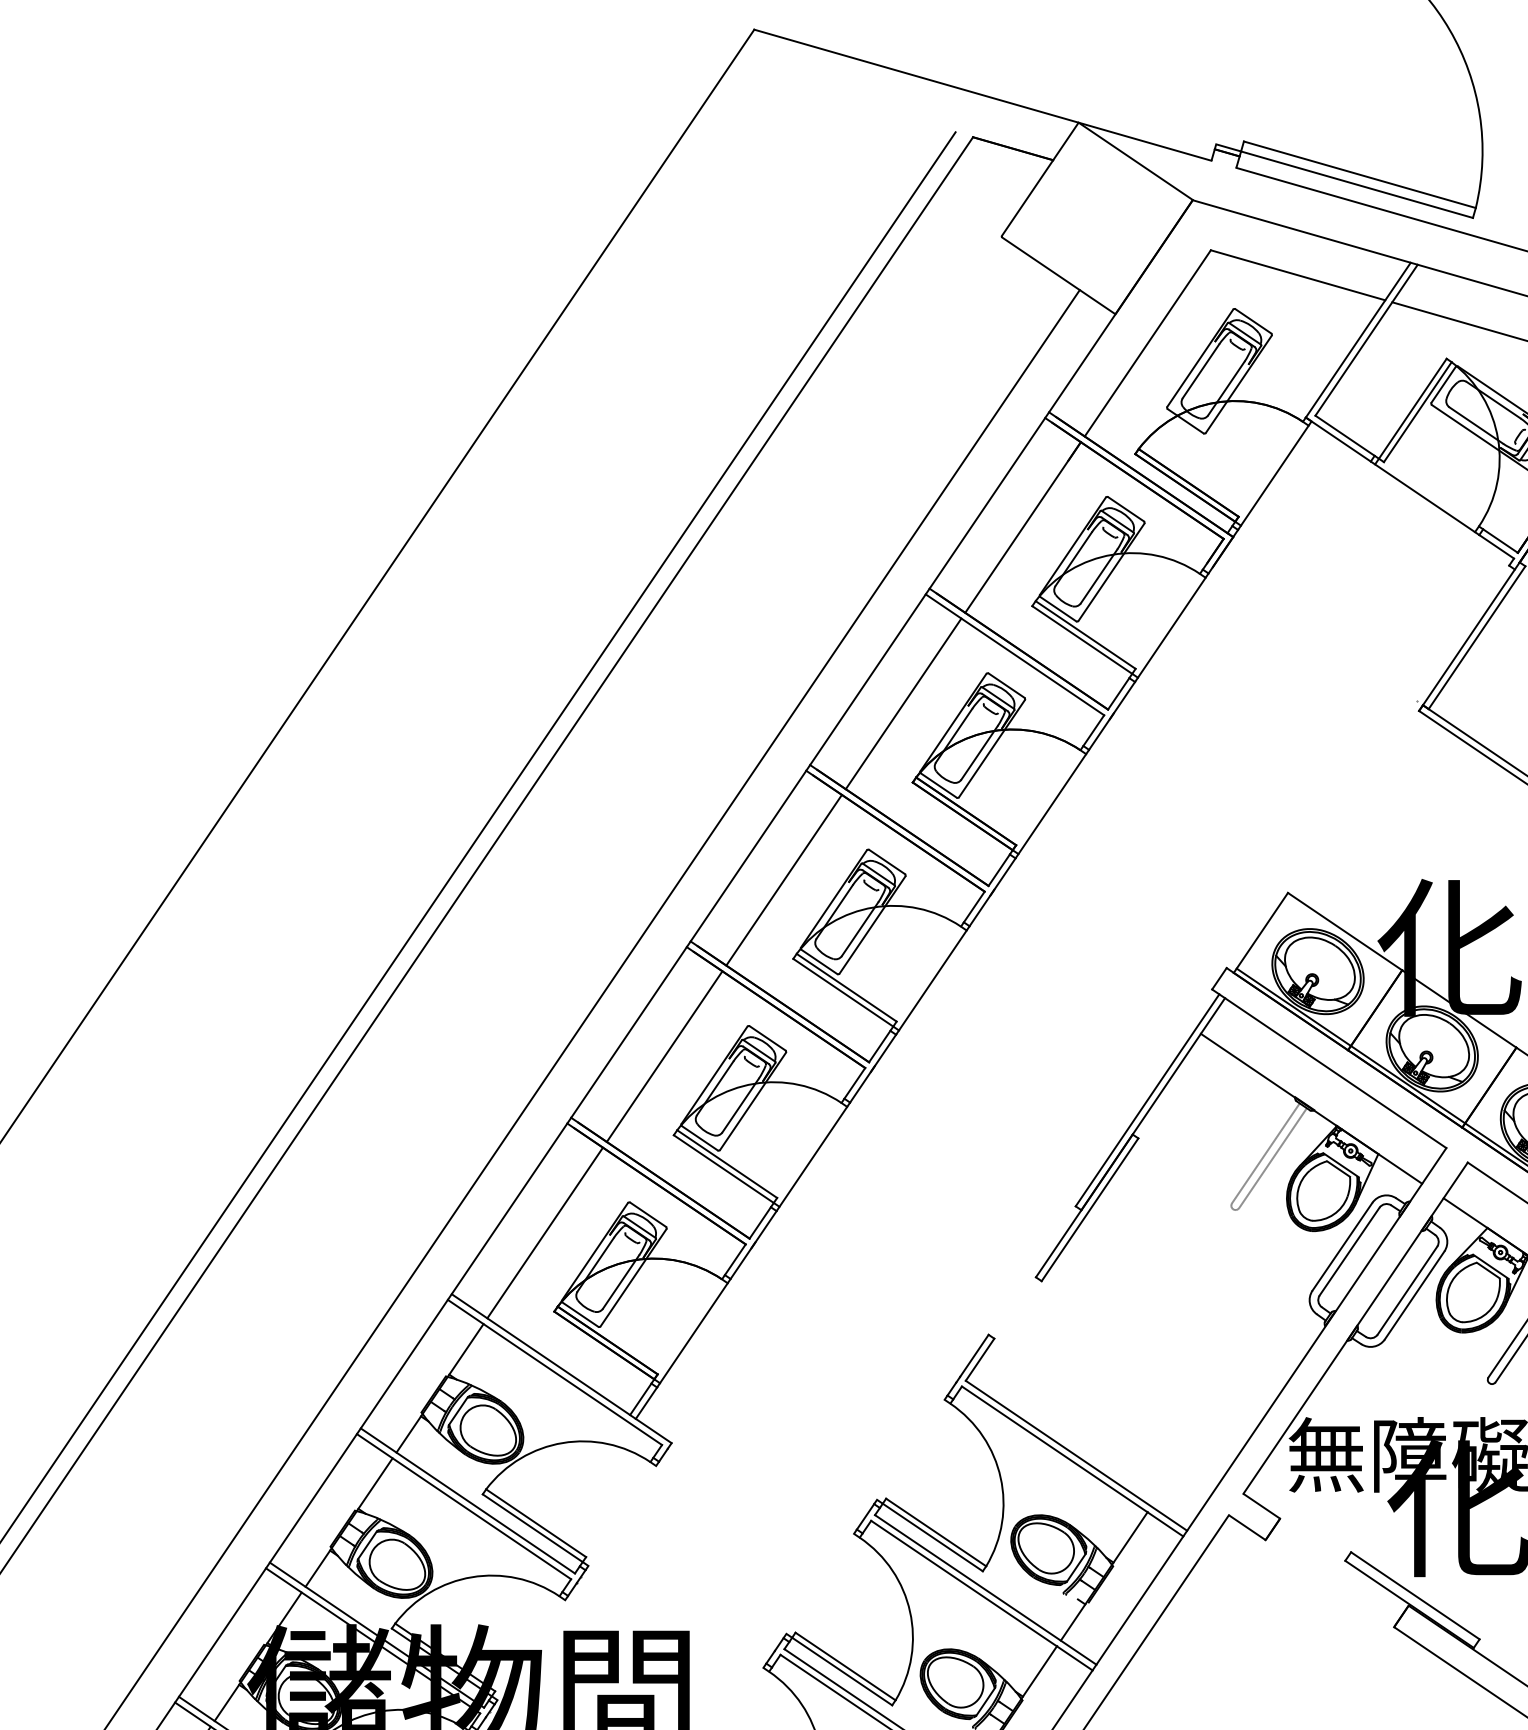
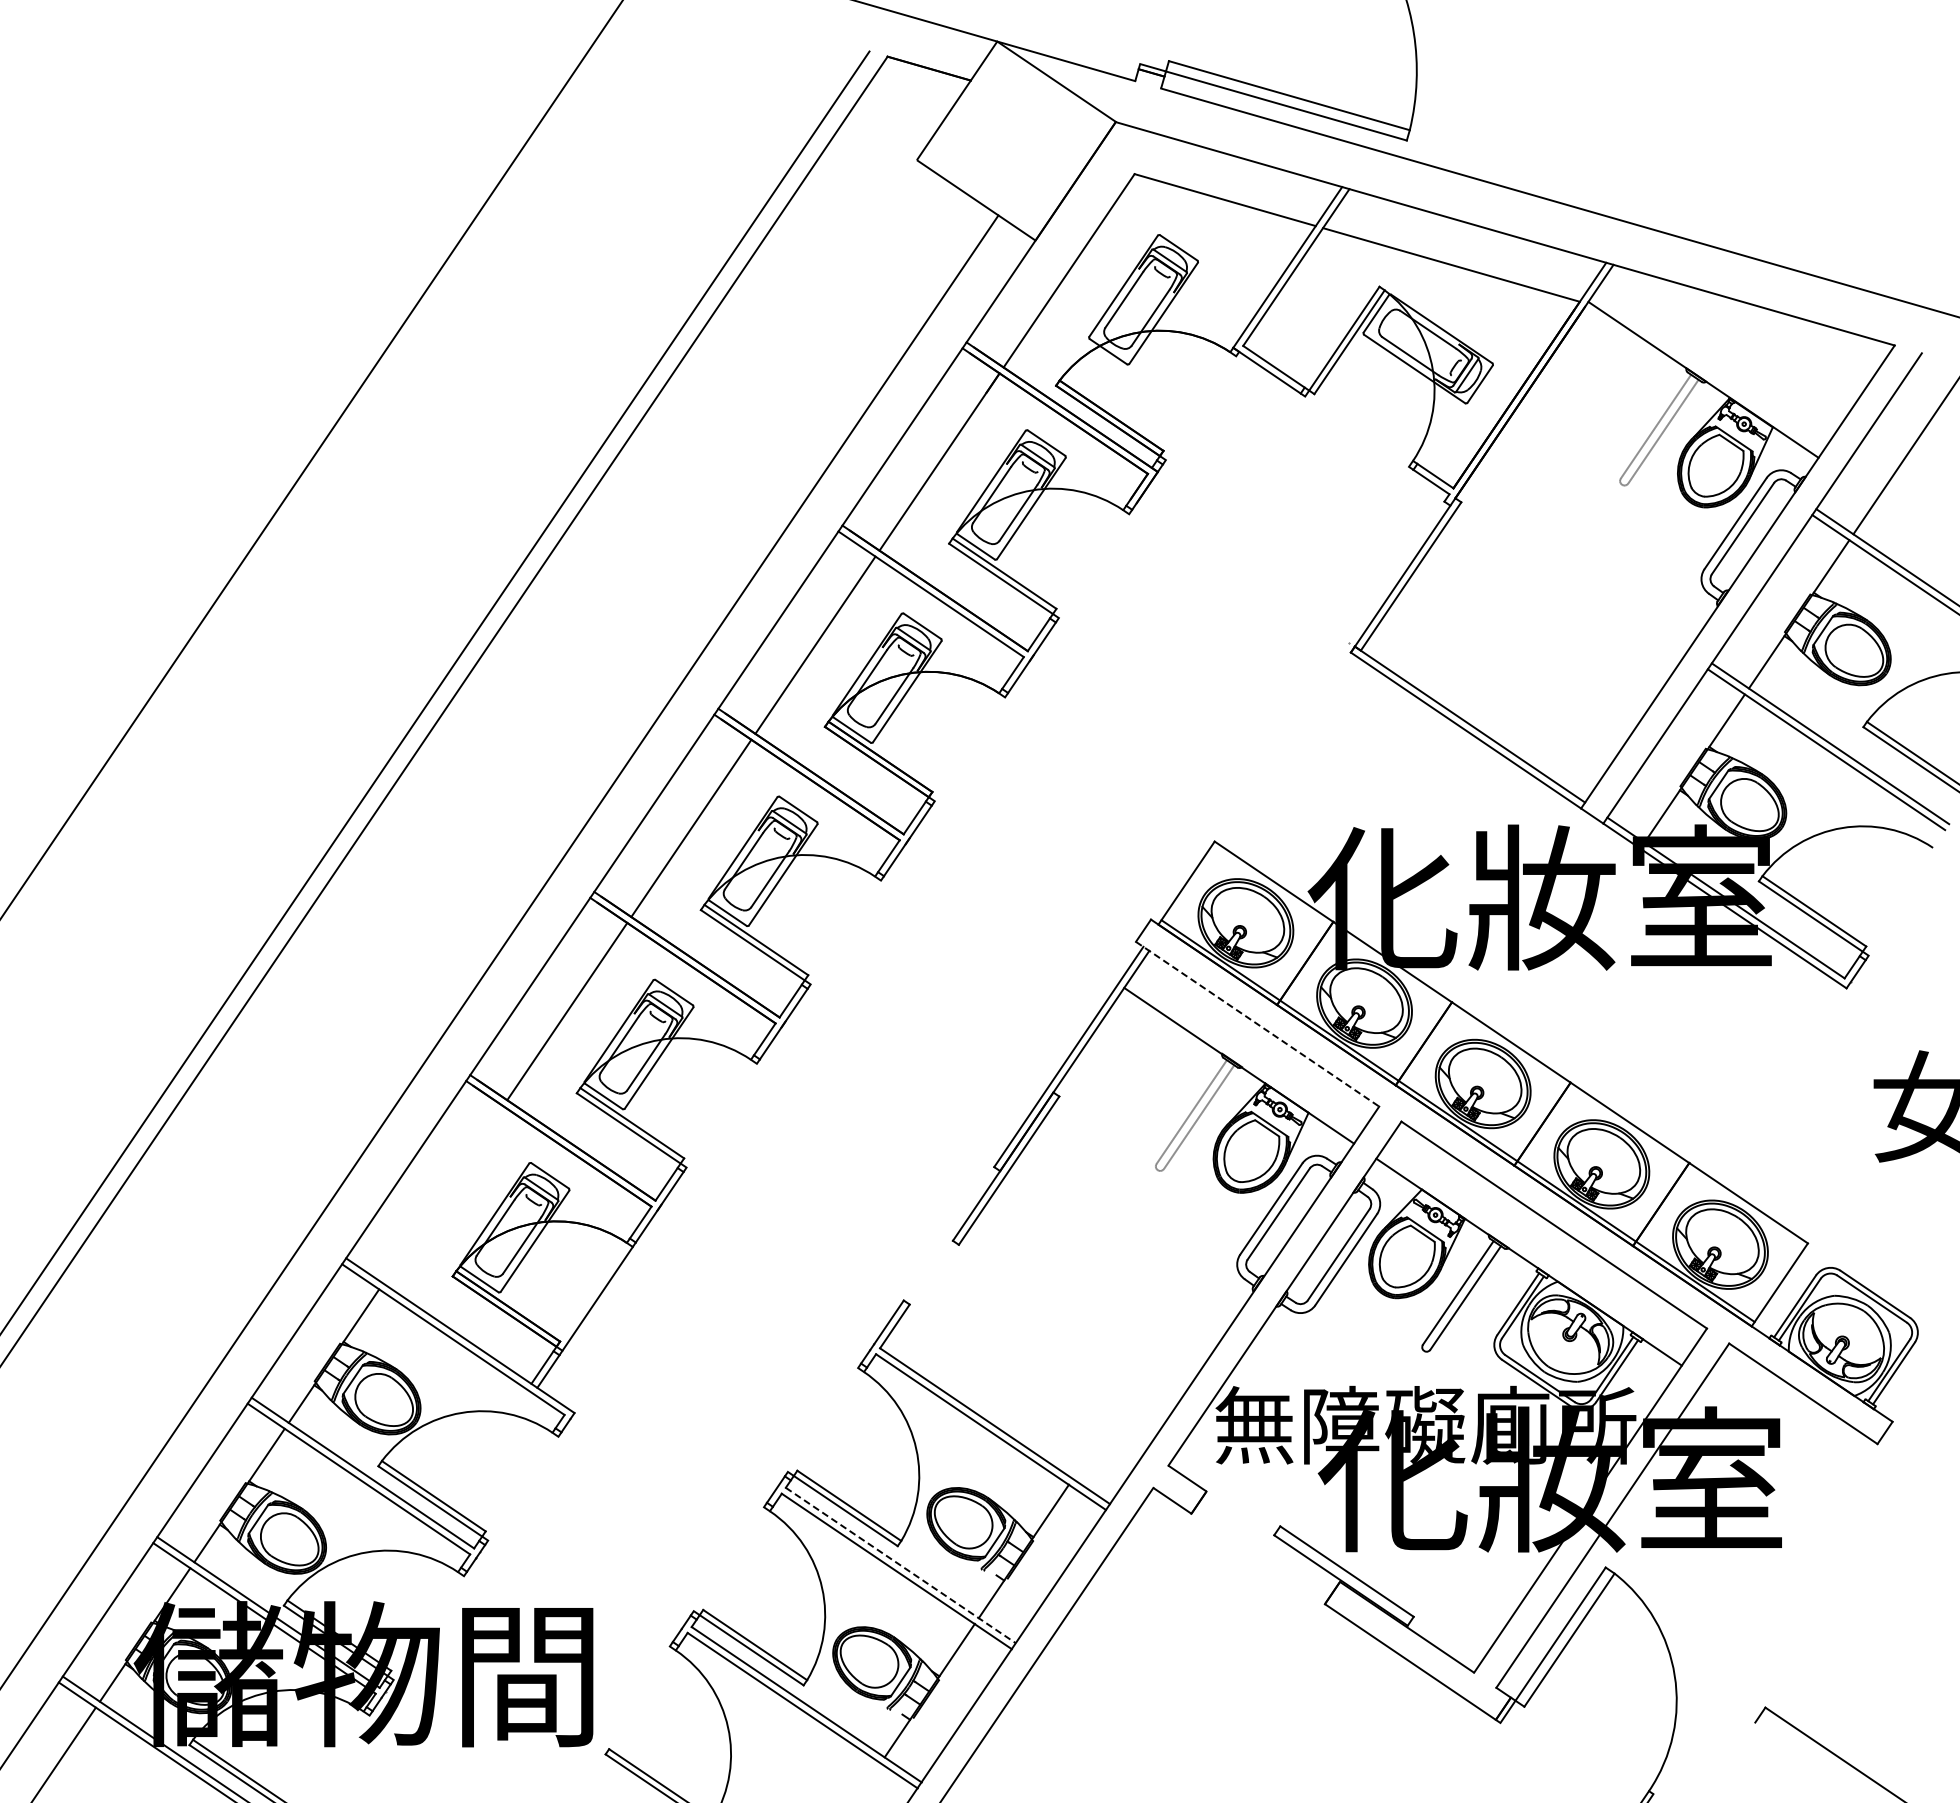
line: (1274, 475) -> (1200, 408), removed
line: (1425, 498) -> (1357, 431), removed
line: (1171, 628) -> (1093, 566), removed
line: (1051, 804) -> (969, 749), removed
line: (932, 980) -> (845, 932), removed
line: (1329, 1069) -> (1257, 1024), solid -> dashed
line: (813, 1156) -> (721, 1115), removed
line: (545, 1232) -> (443, 1194), removed
line: (985, 1589) -> (900, 1565), solid -> dashed

